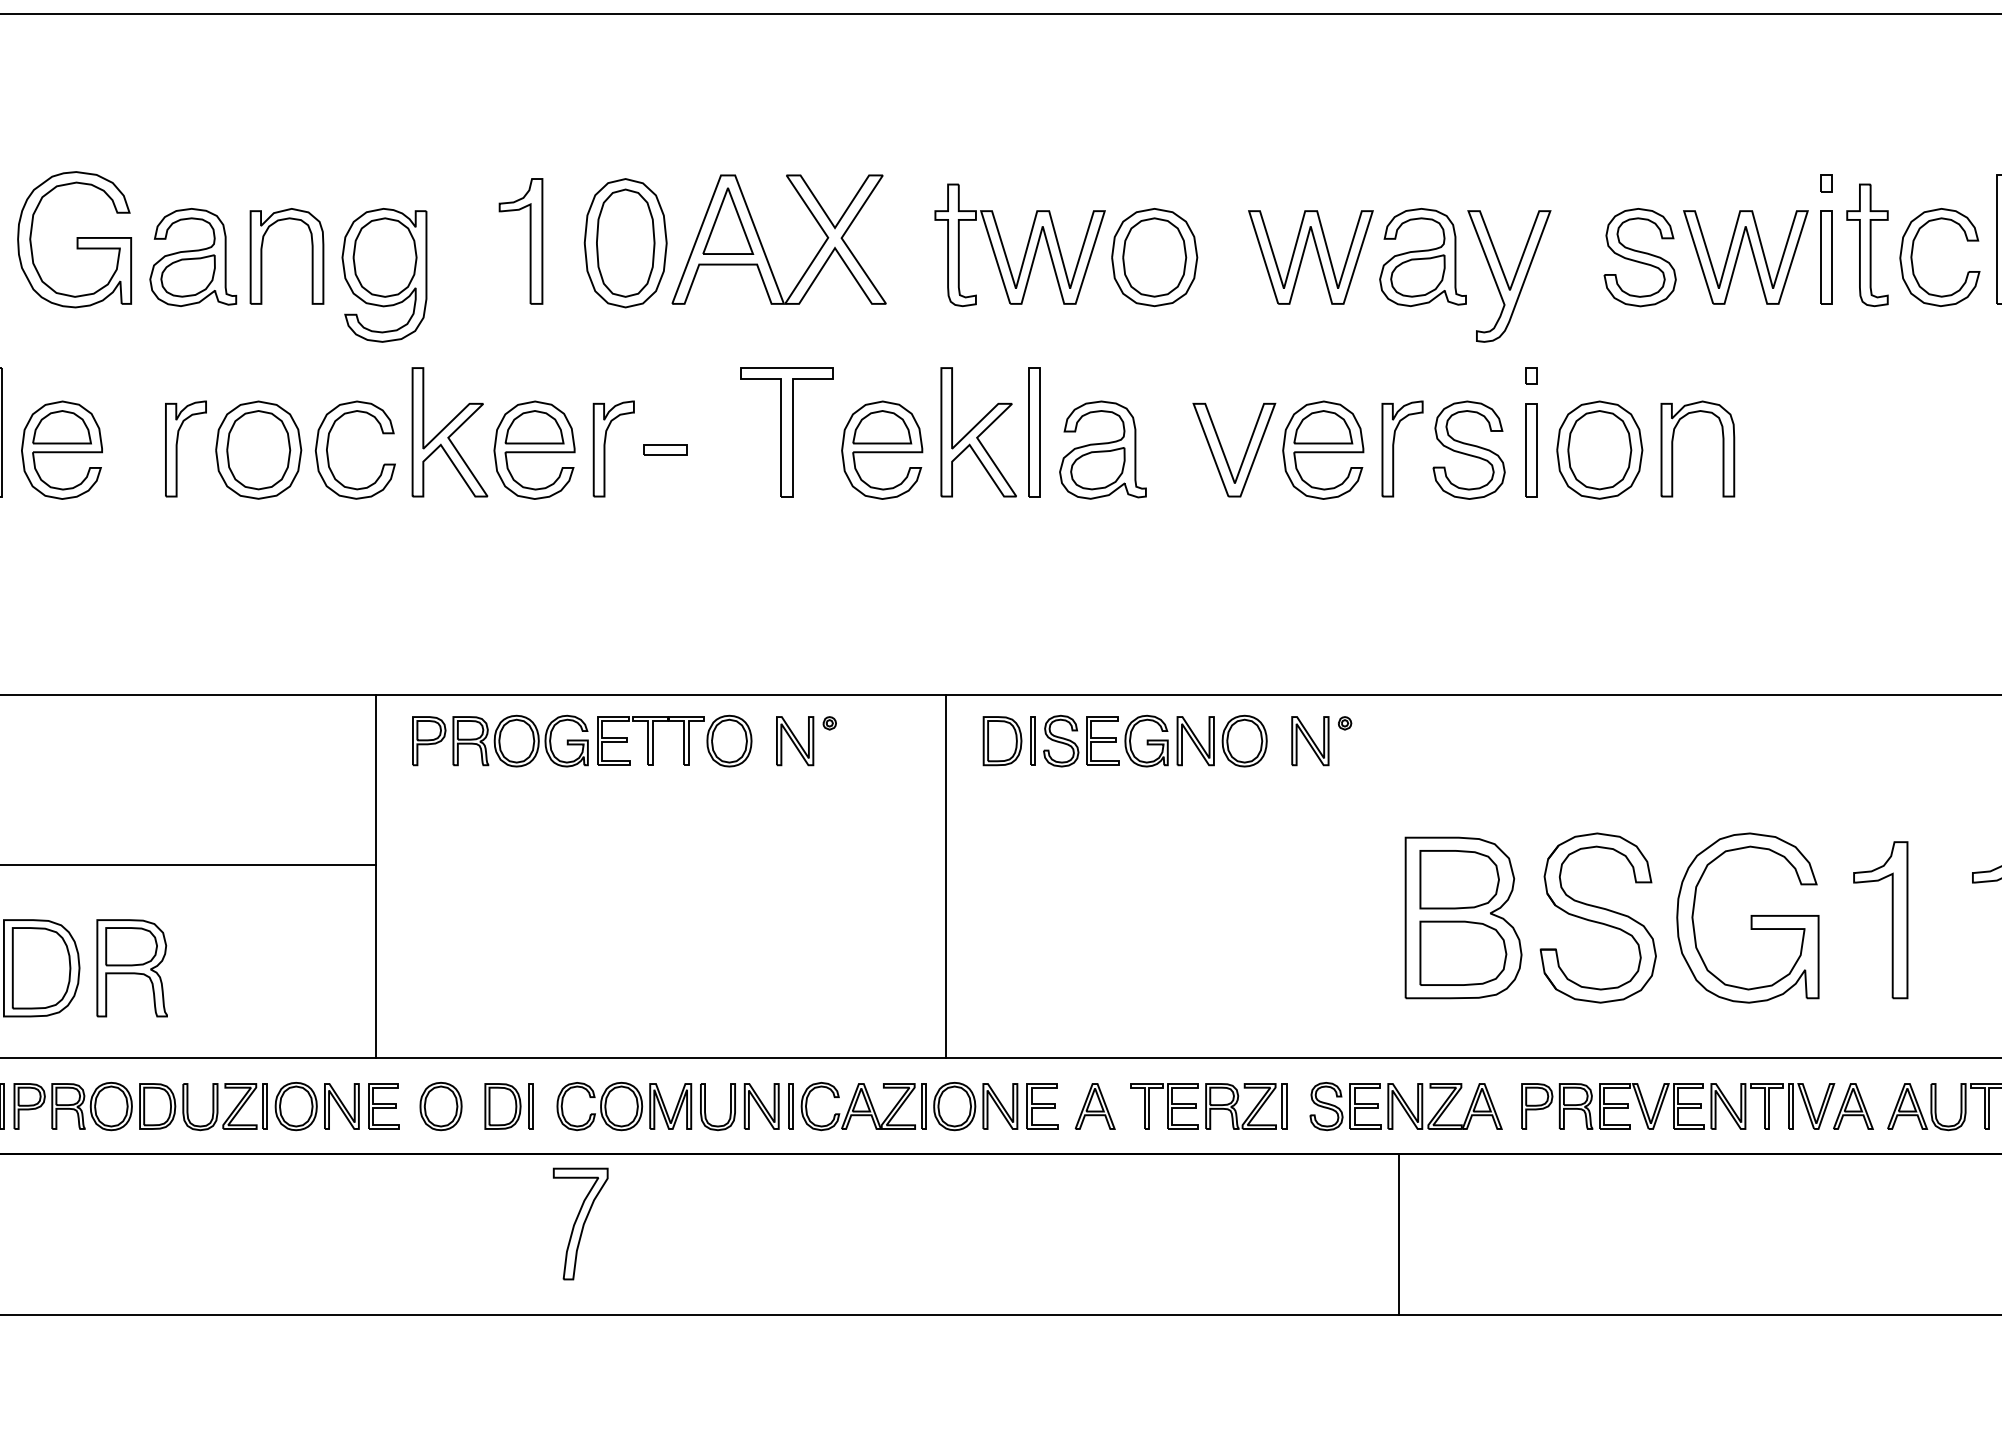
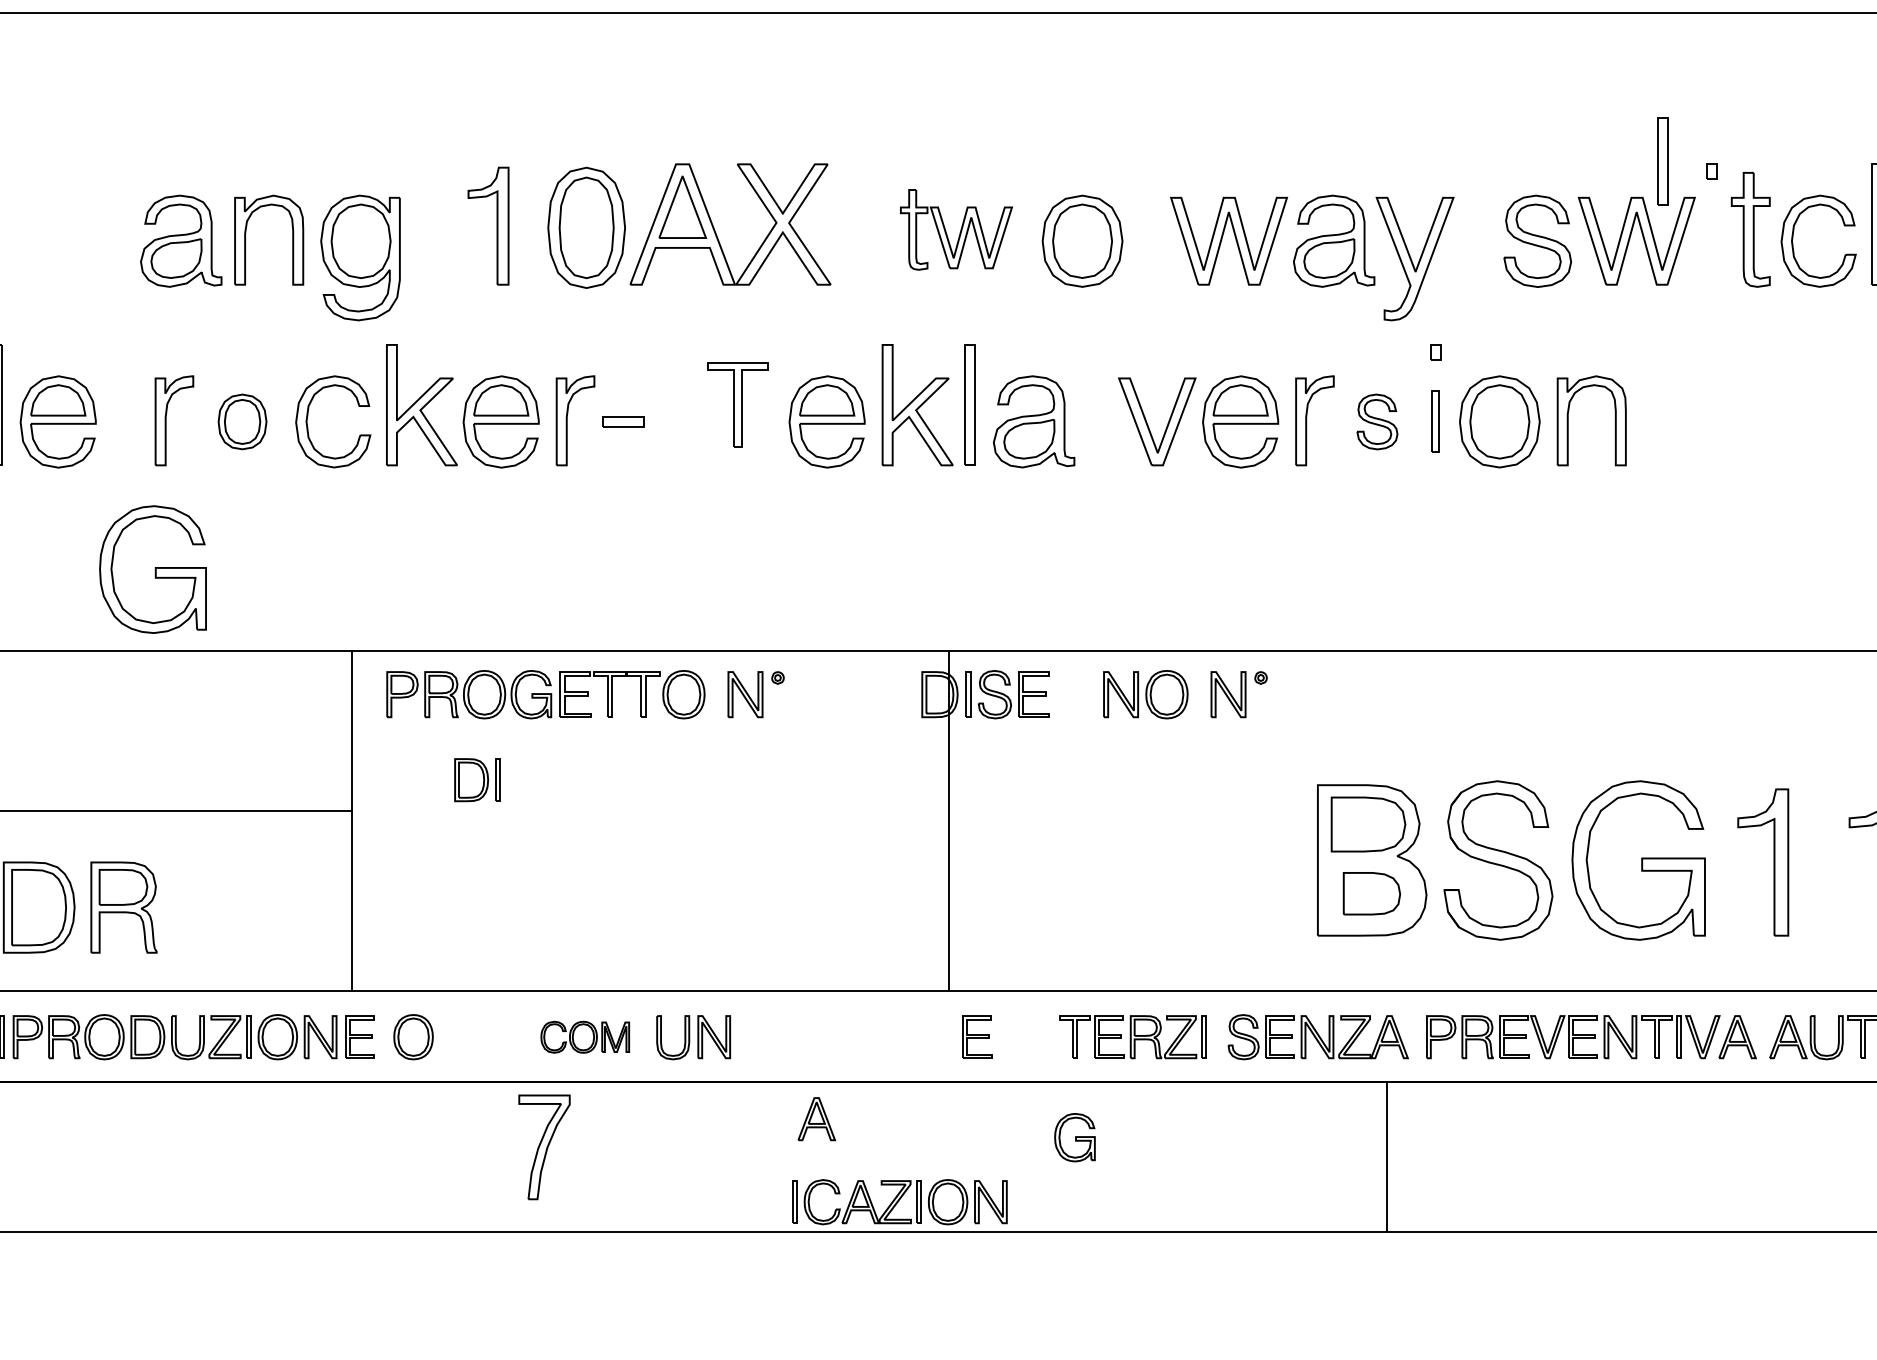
part: (74, 239) -> (152, 569), moved
part: (1020, 244) -> (956, 229), size x0.7
part: (1825, 257) -> (1662, 161), moved
part: (786, 431) -> (737, 404), size x0.7
part: (258, 449) -> (242, 421), size x0.6
part: (1469, 449) -> (1377, 421), size x0.6
part: (1531, 449) -> (1435, 421), size x0.7
part: (1146, 740) -> (1074, 1137), moved
line: (946, 876) -> (949, 821), moved
part: (1462, 953) -> (1371, 893), size x0.7
part: (509, 1106) -> (477, 780), moved
part: (623, 1106) -> (584, 1037), size x0.7
part: (902, 1106) -> (899, 1202), moved
part: (1094, 1106) -> (816, 1119), moved
line: (1398, 1233) -> (1386, 1156), moved

